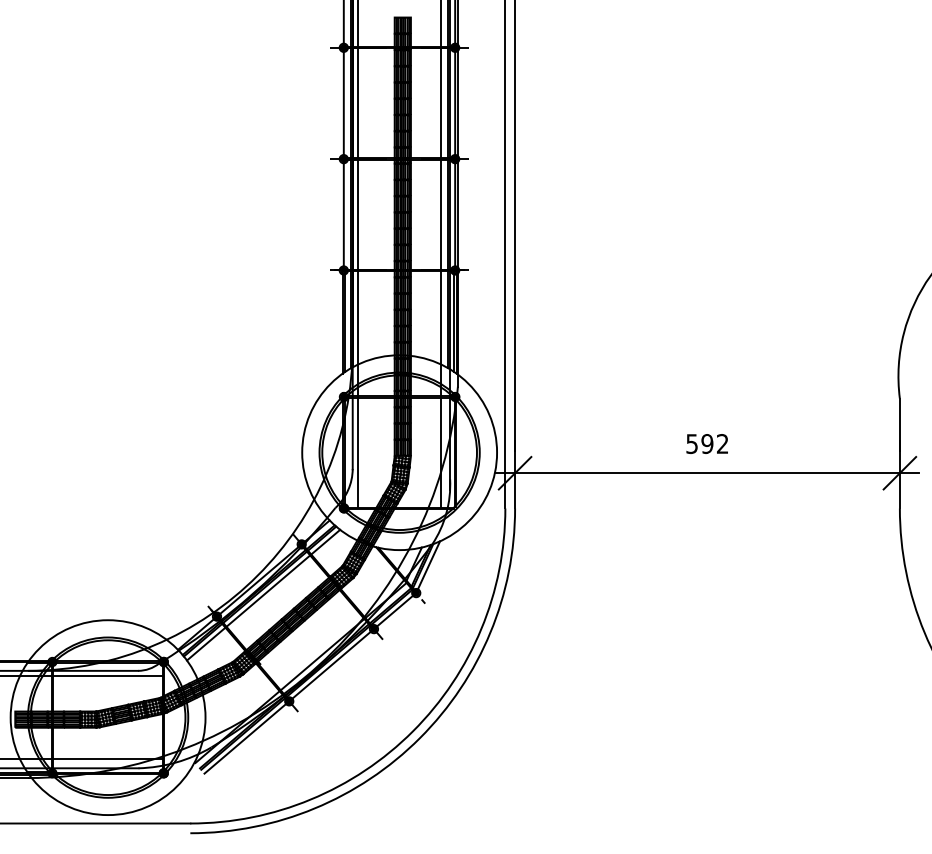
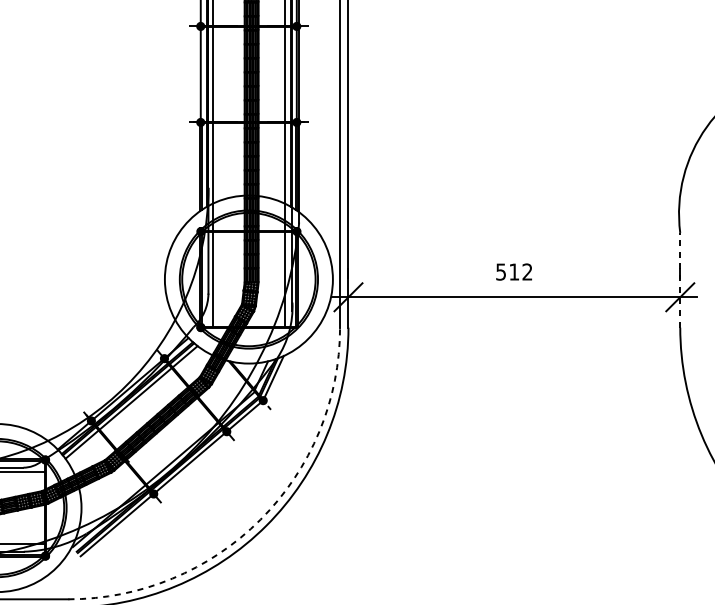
text: (707, 443) -> (514, 271), 592 -> 512
line: (899, 453) -> (679, 280), solid -> dashed
arc: (413, 731) -> (260, 519), solid -> dashed

